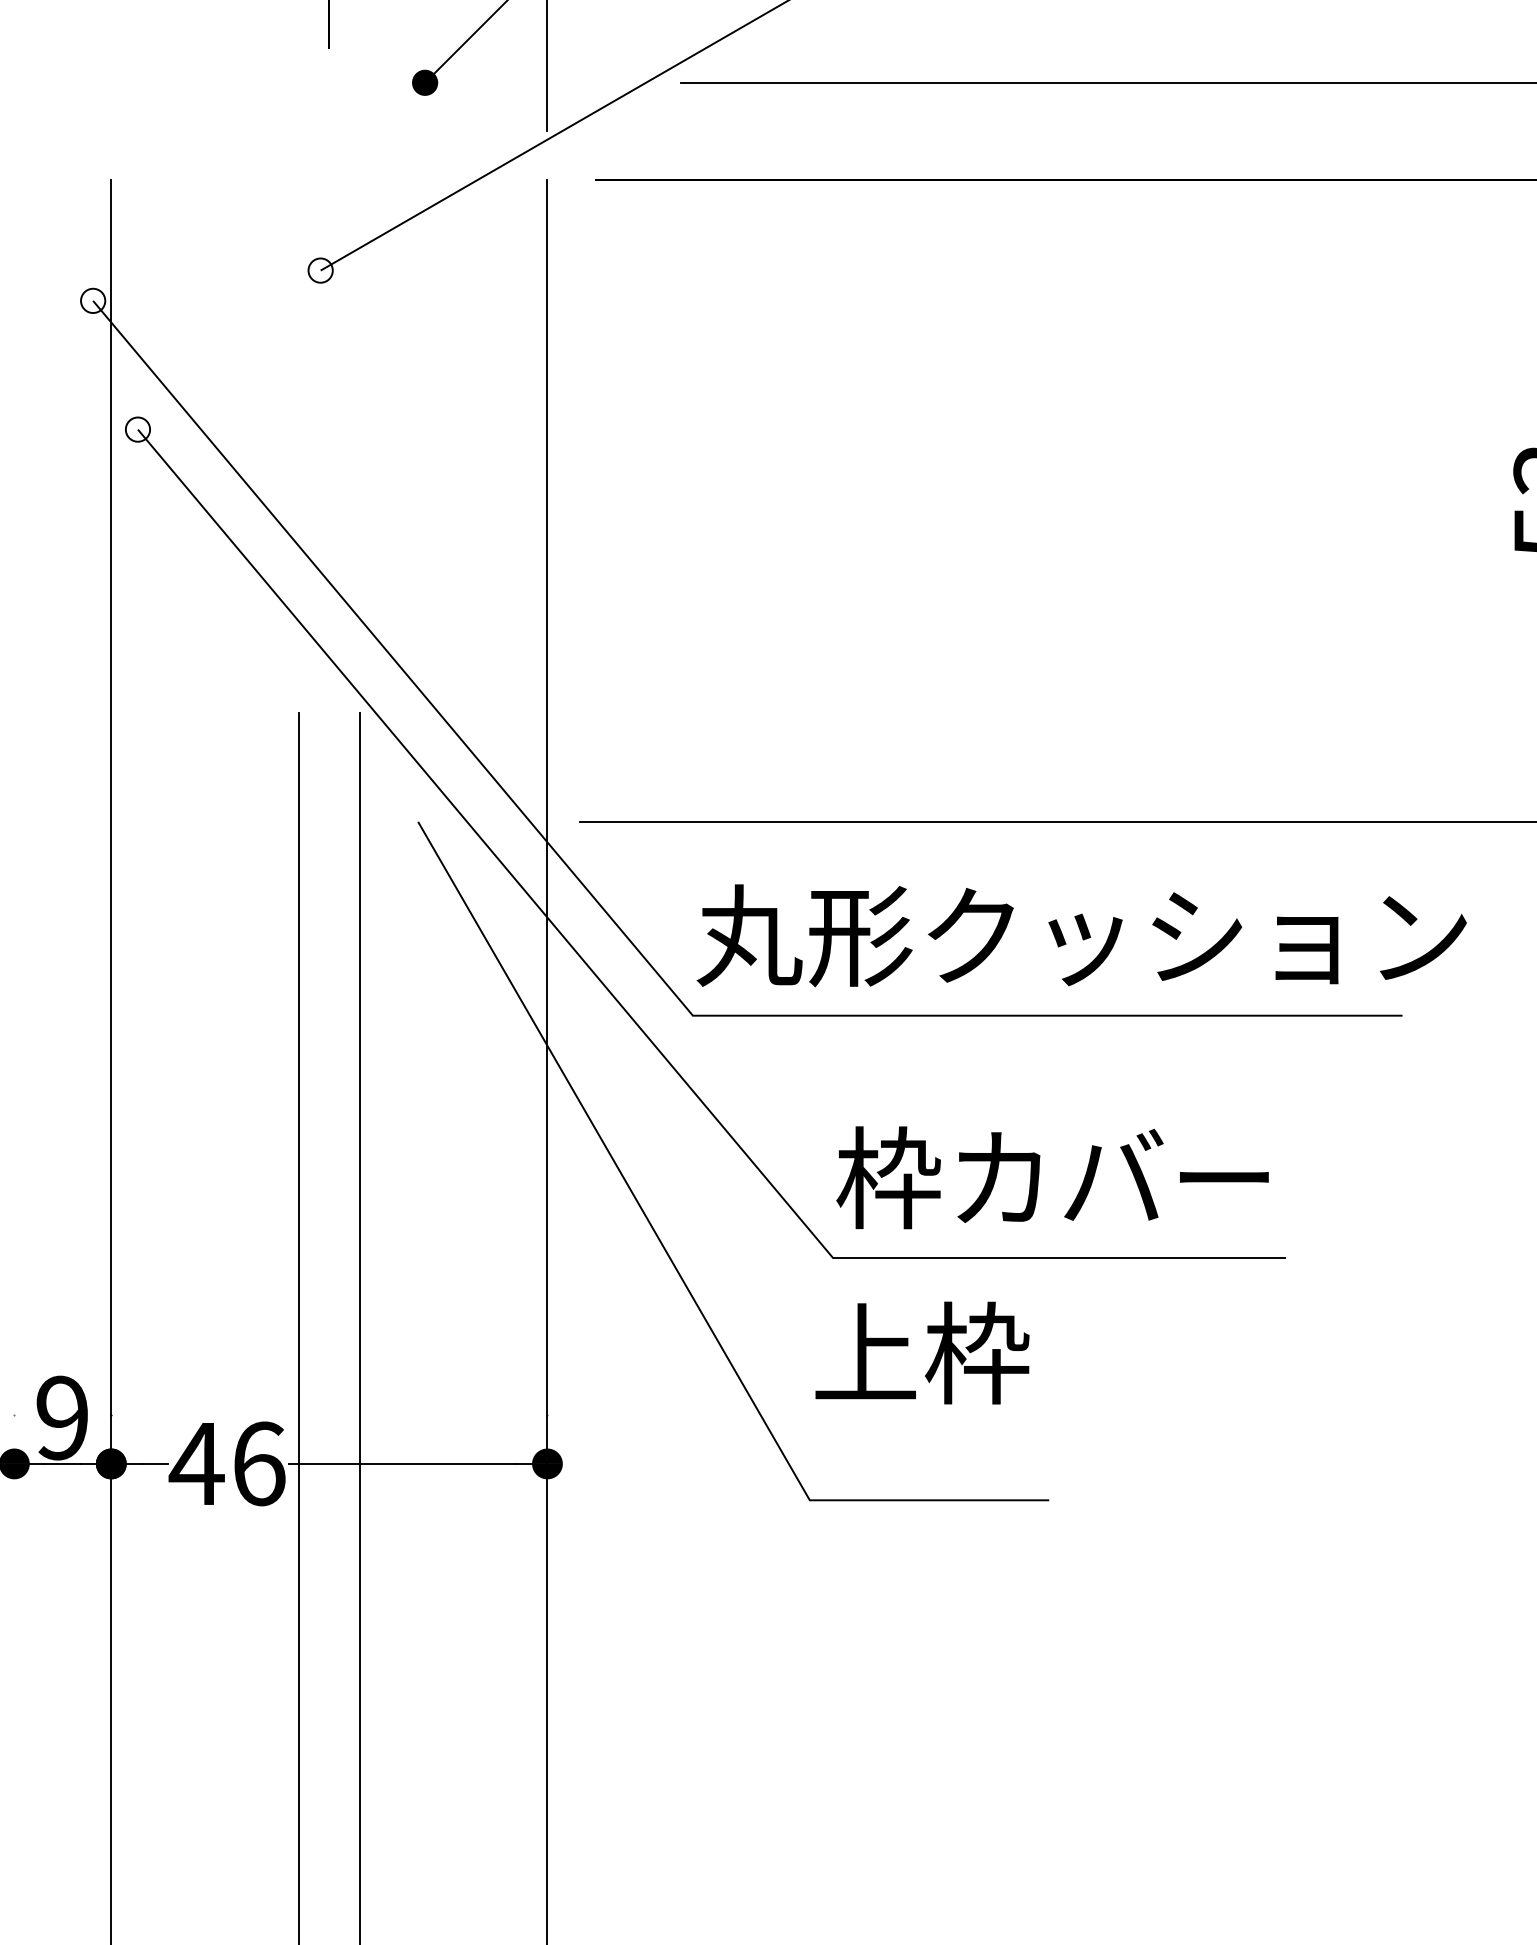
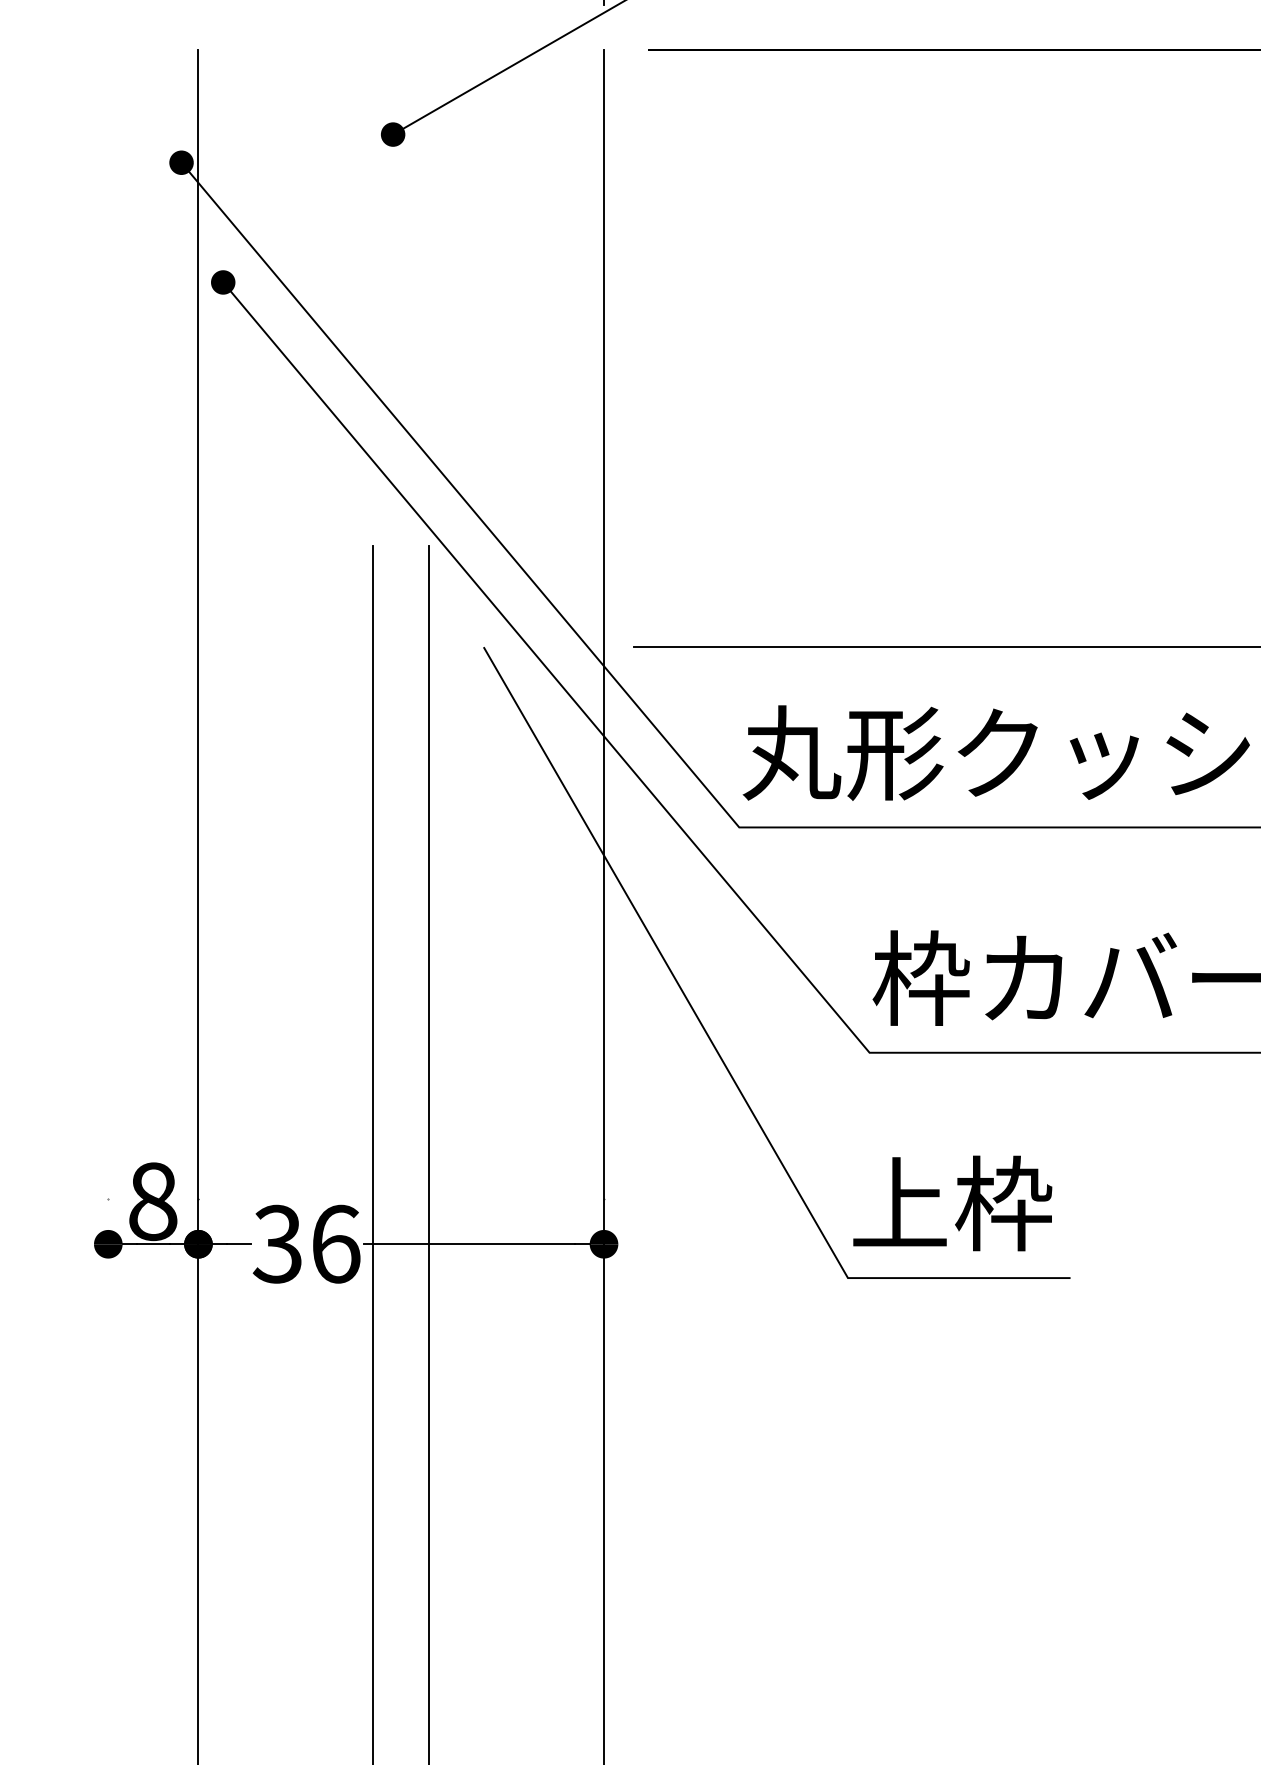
fill: (320, 270) -> (392, 134), added
fill: (93, 300) -> (181, 162), added
fill: (137, 429) -> (222, 282), added
text: (922, 1352) -> (952, 1202), moved
text: (62, 1417) -> (153, 1201), 9 -> 8
text: (196, 1463) -> (277, 1243), 46 -> 36

